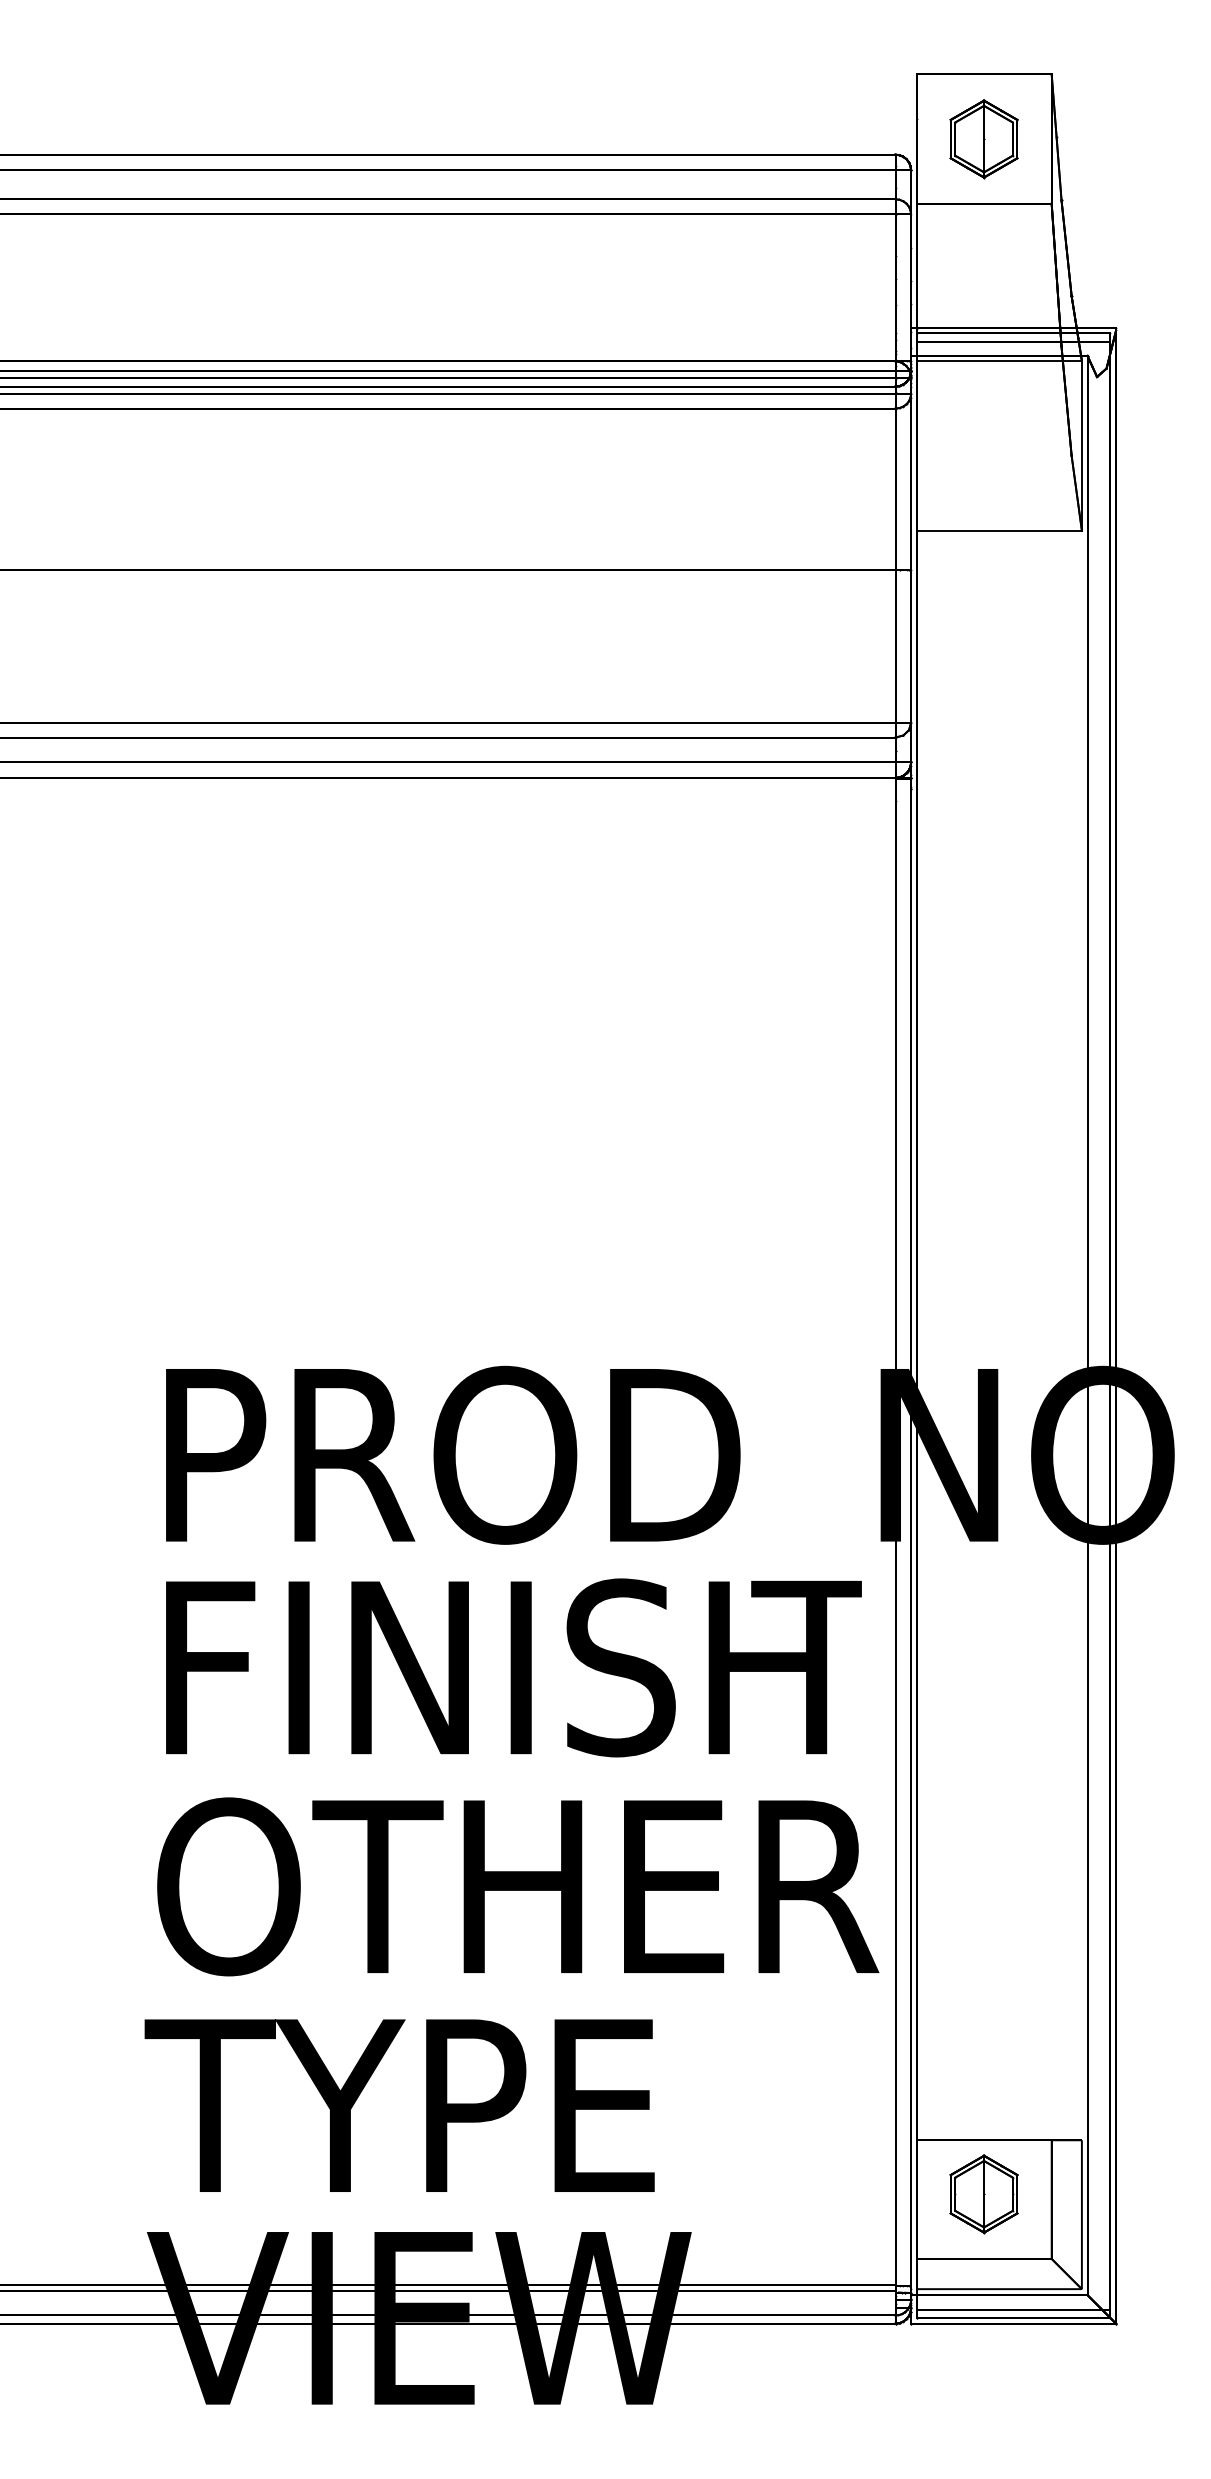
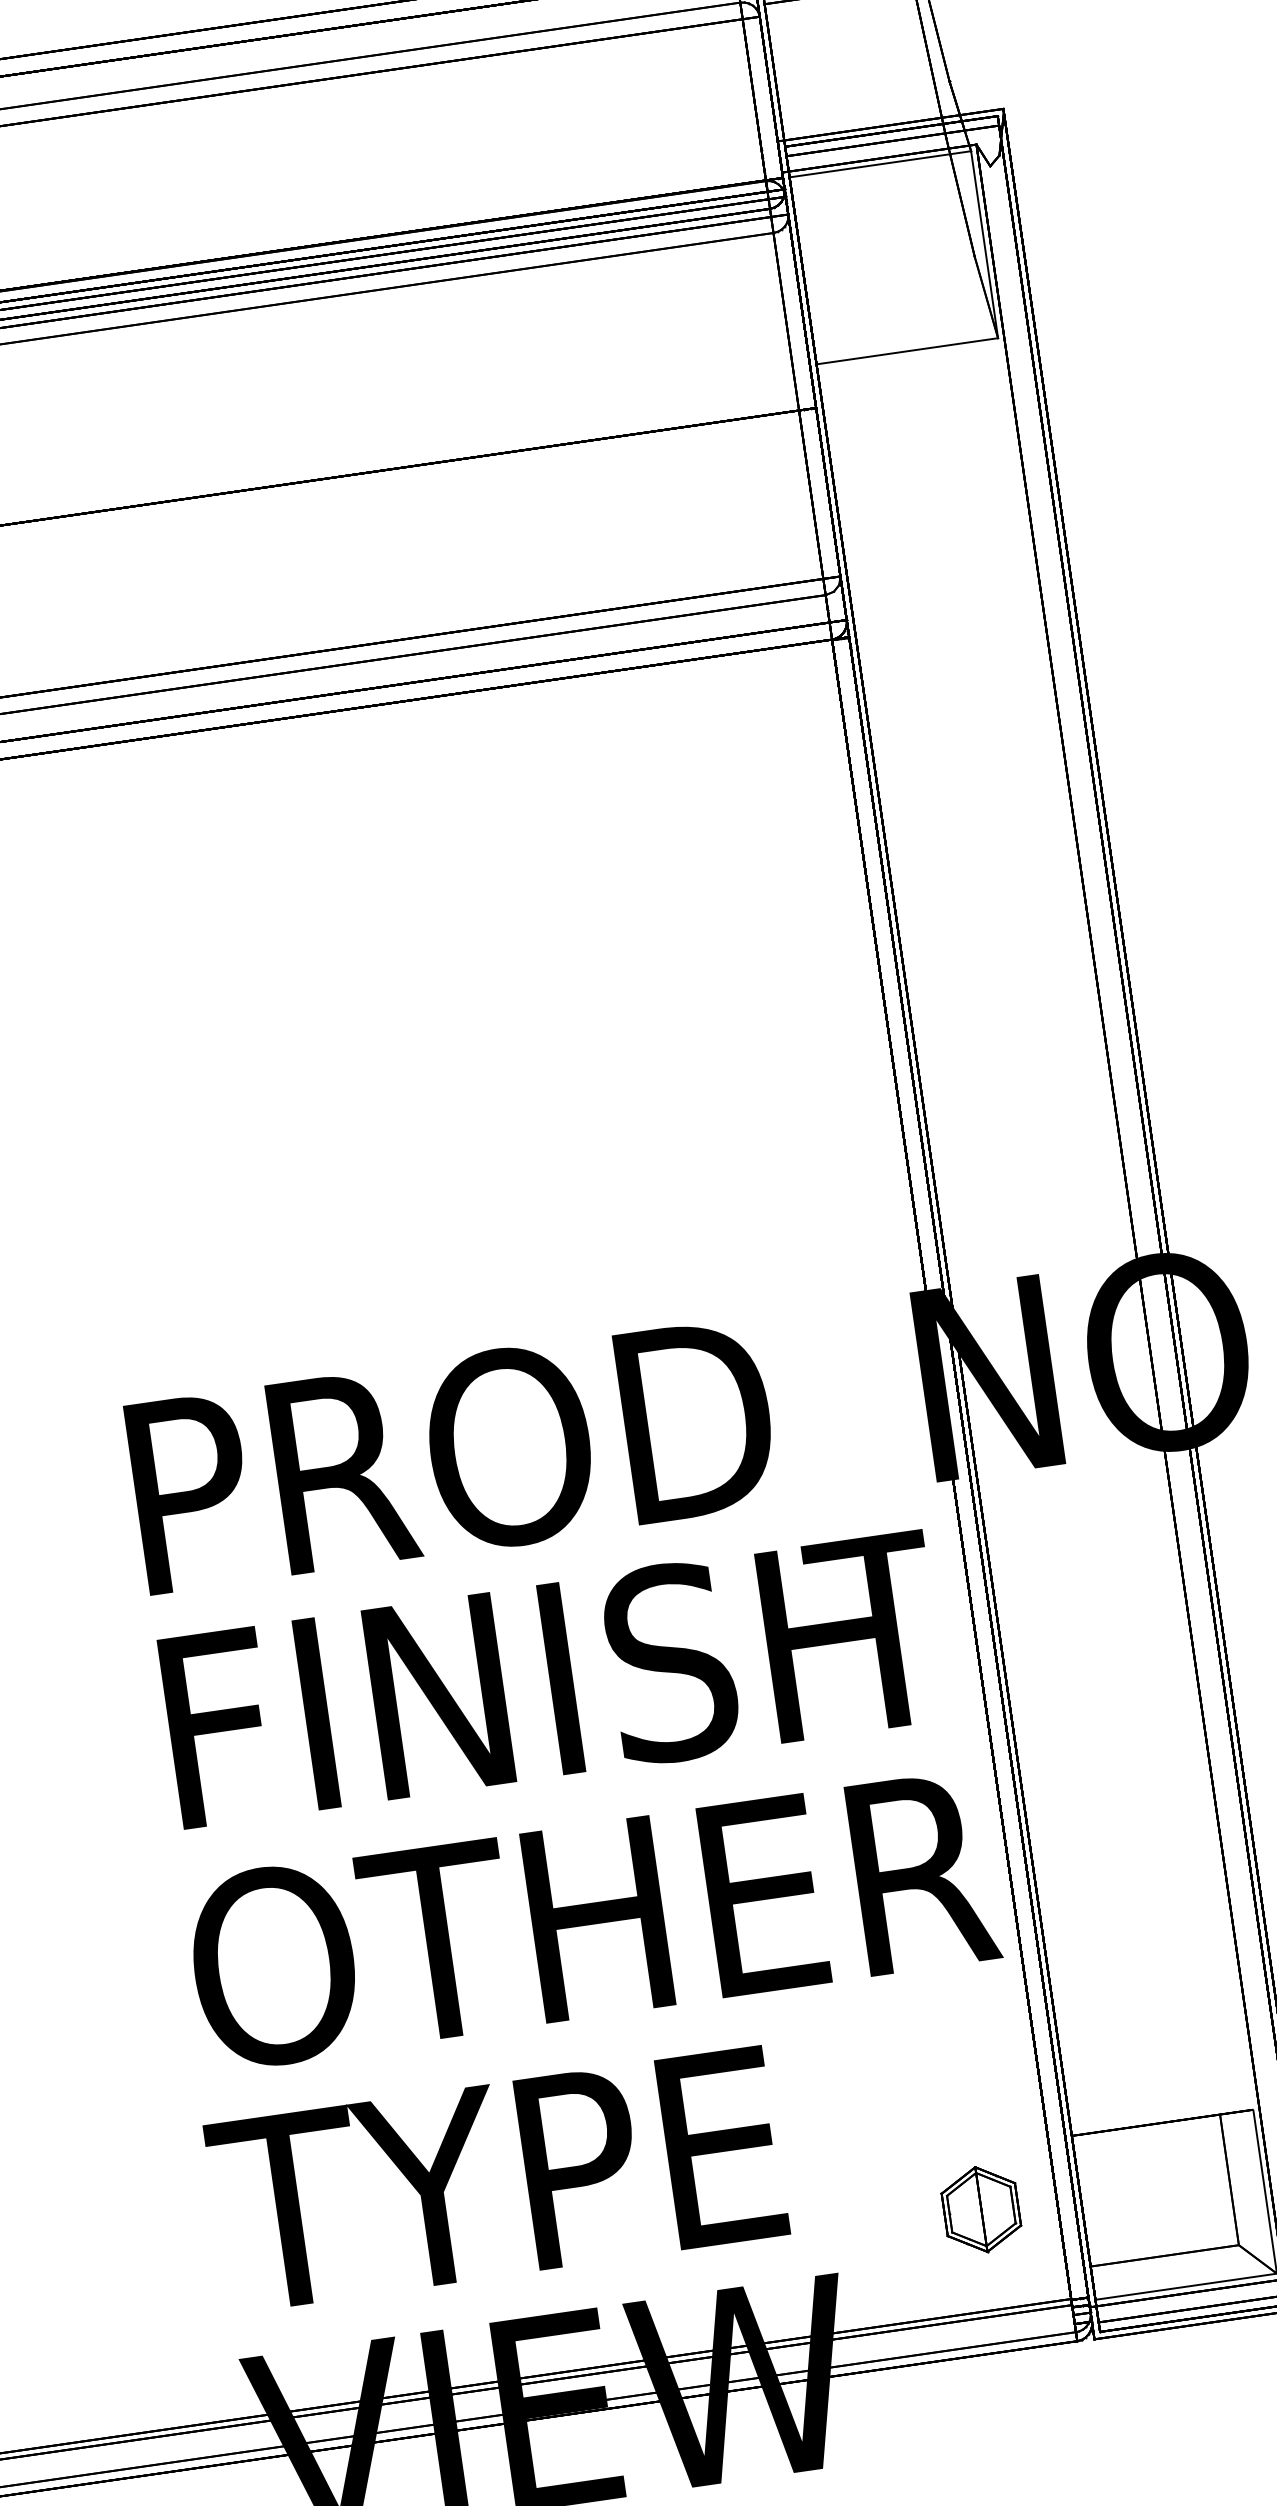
part: (983, 2194) -> (980, 2209), moved

